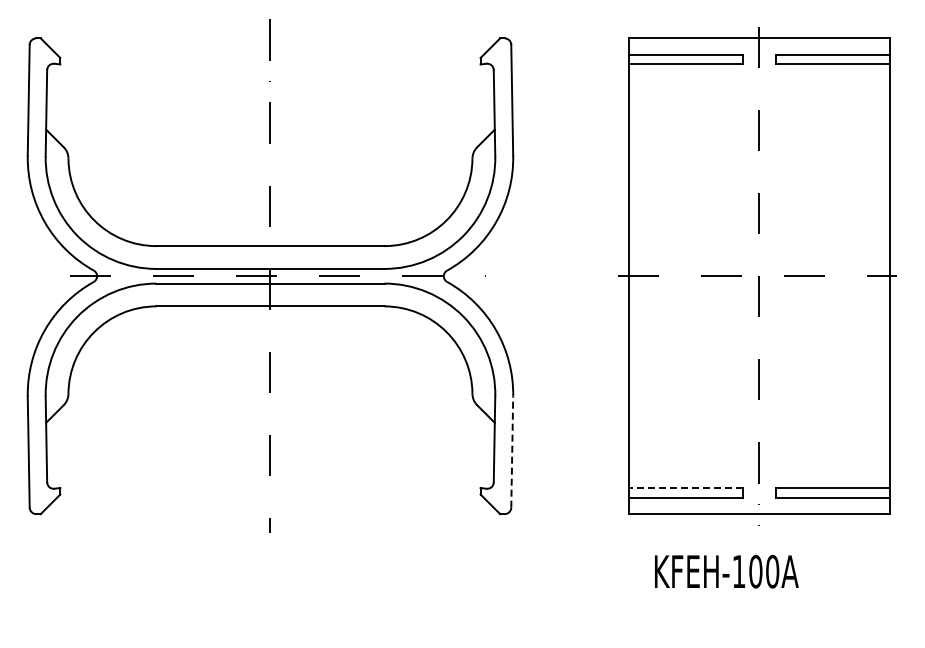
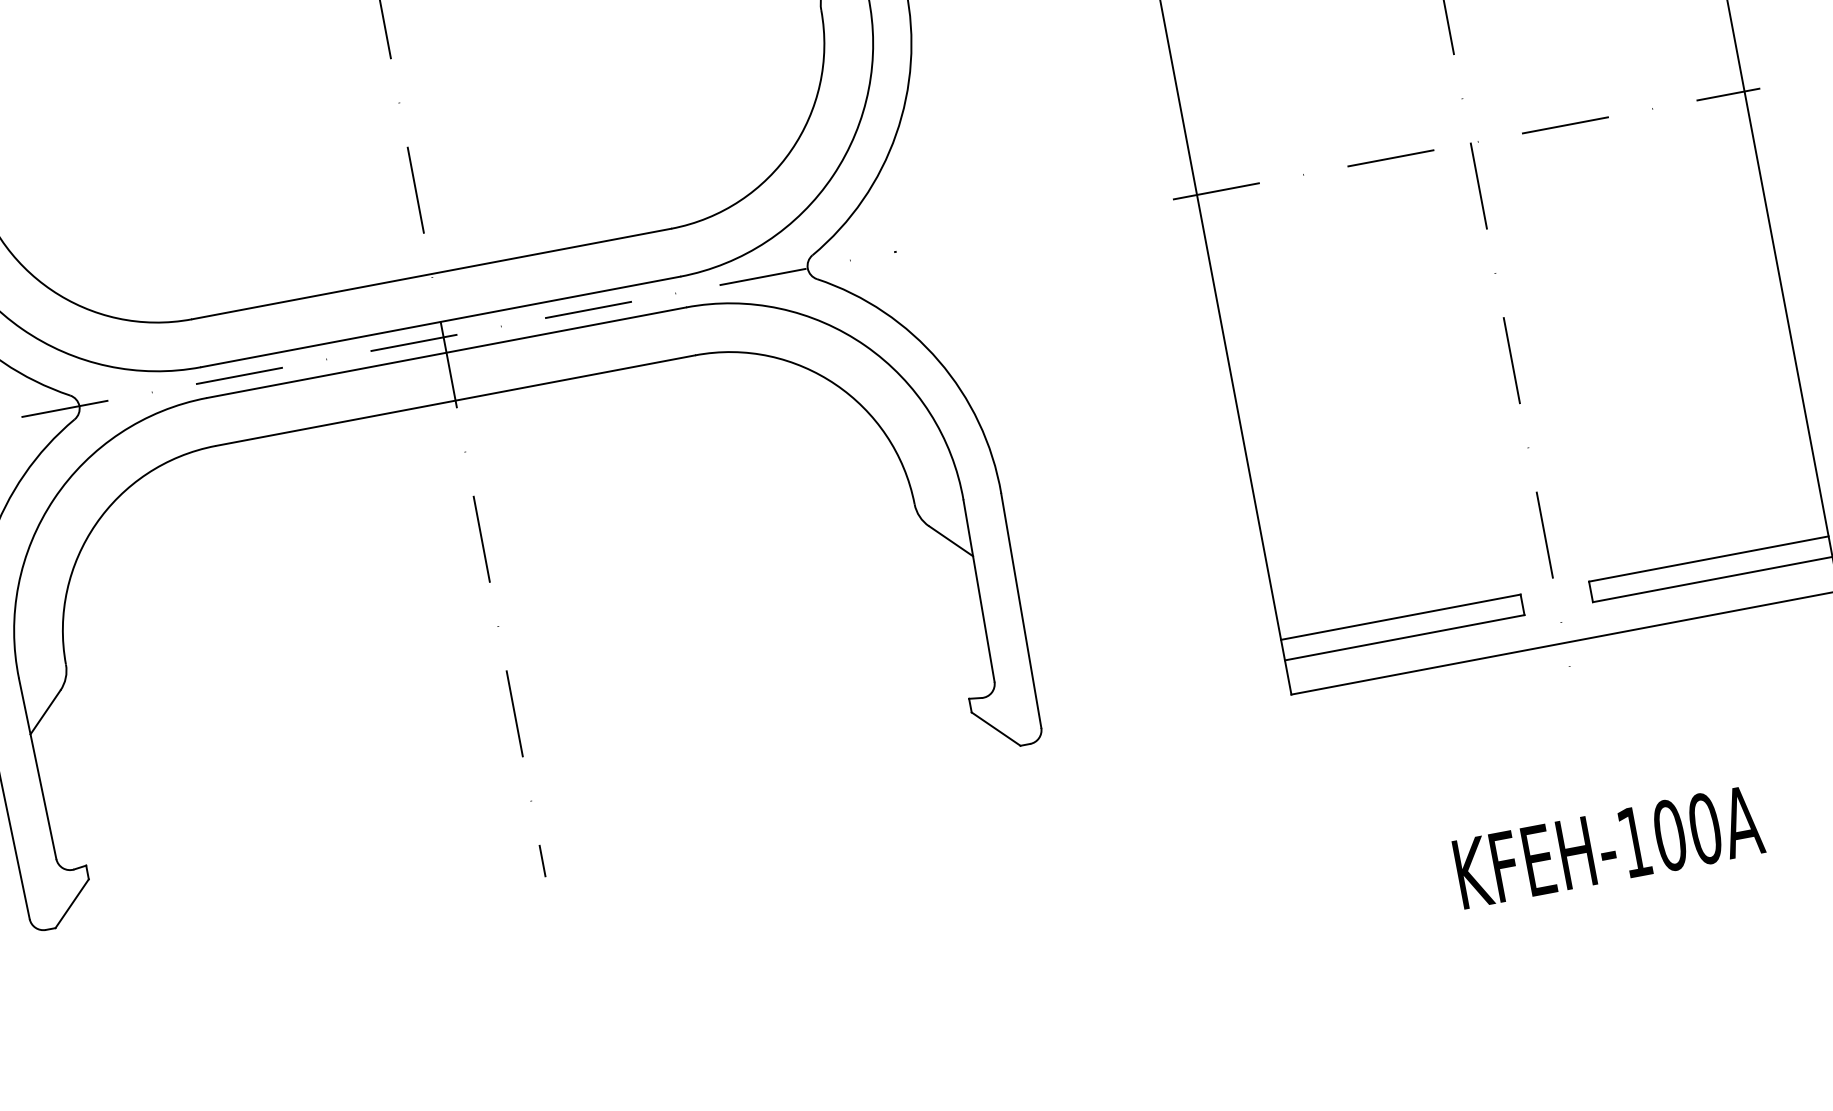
line: (512, 452) -> (1022, 611), dashed -> solid
line: (685, 488) -> (1399, 618), dashed -> solid
text: (726, 571) -> (1608, 846), moved

